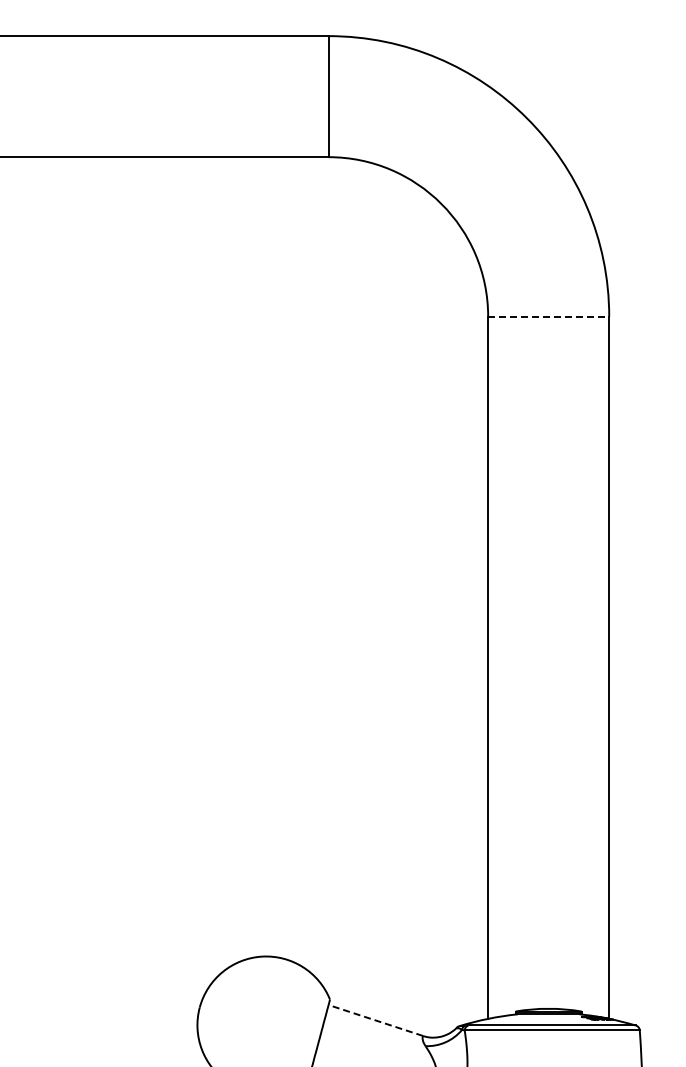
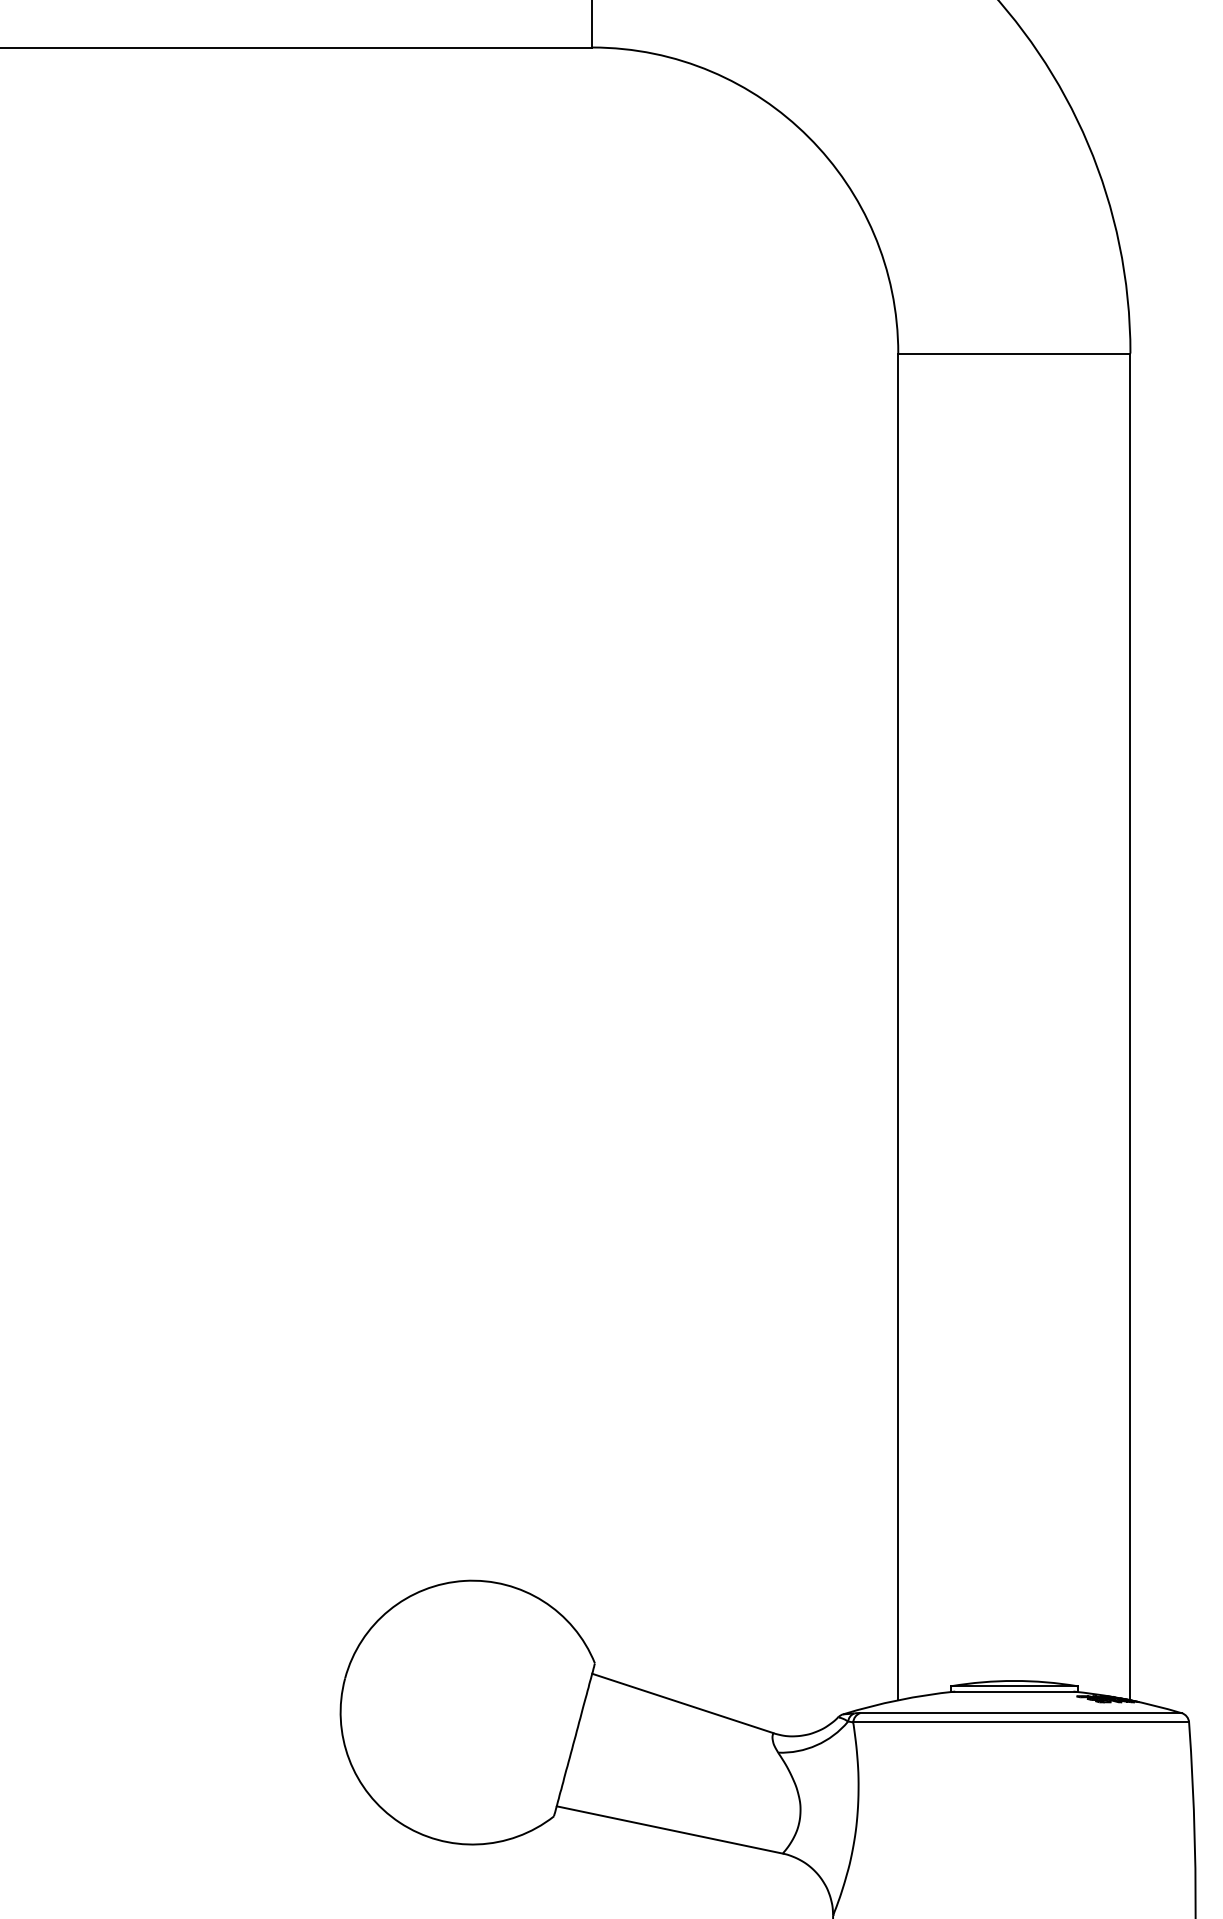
line: (548, 316) -> (1013, 353), dashed -> solid
line: (375, 1020) -> (682, 1703), dashed -> solid

